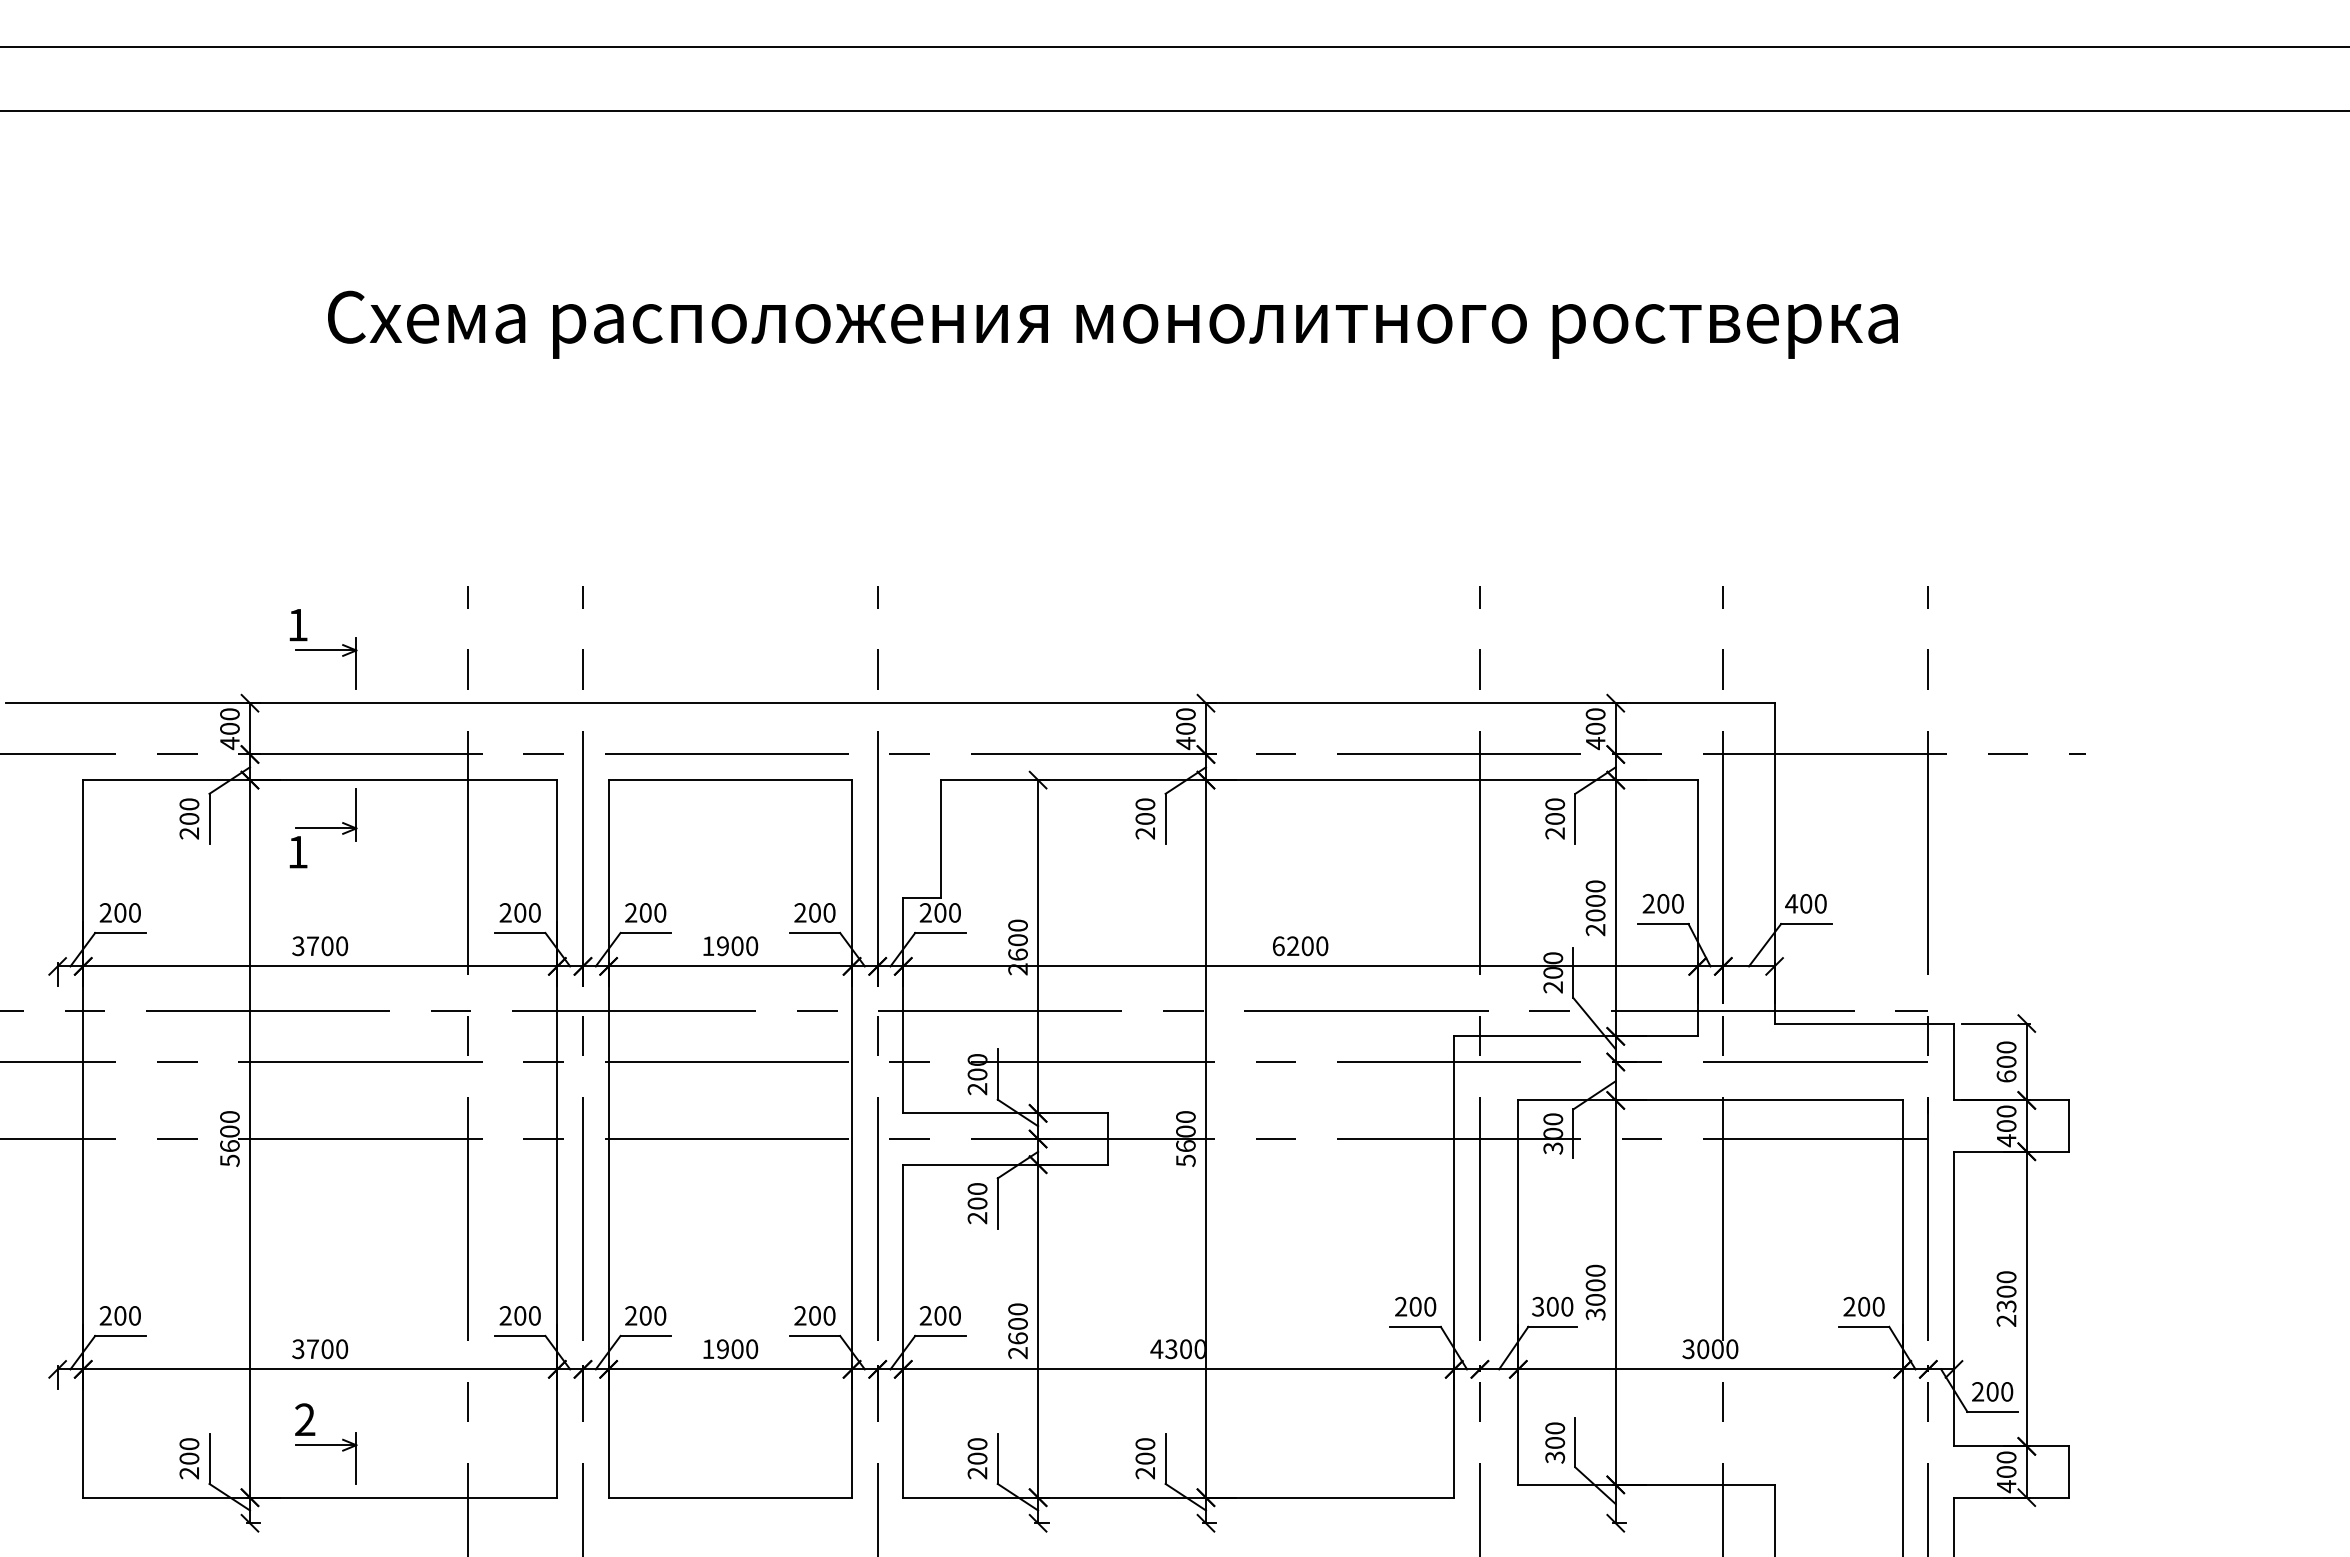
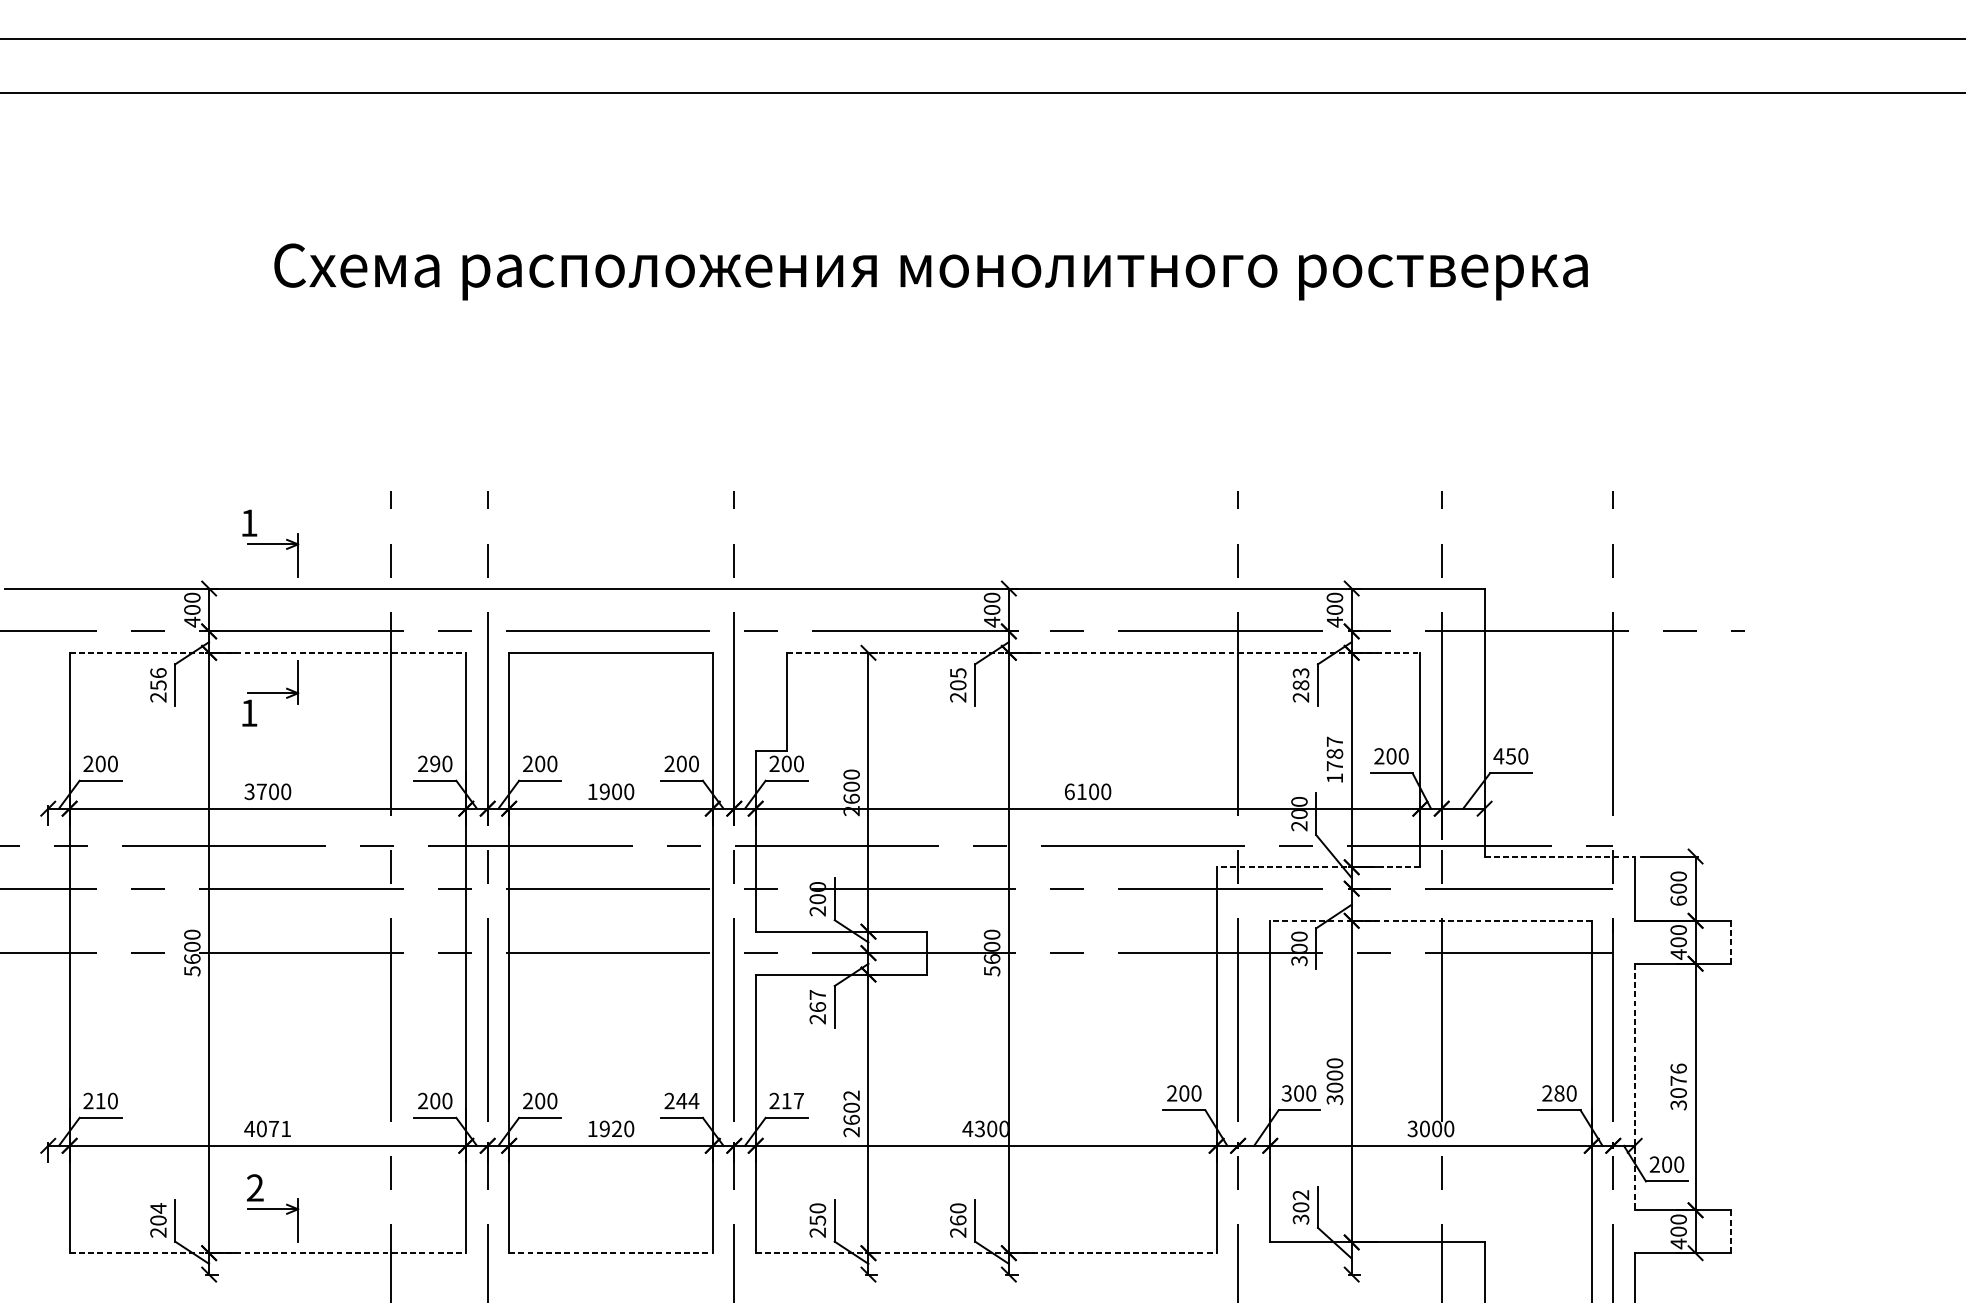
line: (320, 780) -> (268, 653), solid -> dashed
line: (1319, 780) -> (1103, 653), solid -> dashed
text: (1145, 804) -> (958, 673), 200 -> 205
text: (189, 811) -> (158, 679), 200 -> 256
text: (1554, 811) -> (1300, 679), 200 -> 283
text: (1806, 903) -> (1511, 756), 400 -> 450
text: (1595, 908) -> (1334, 760), 2000 -> 1787
text: (520, 912) -> (435, 763), 200 -> 290
text: (1293, 945) -> (1082, 791), 6200 -> 6100
line: (1864, 1023) -> (1559, 856), solid -> dashed
line: (1576, 1036) -> (1318, 867), solid -> dashed
line: (1710, 1100) -> (1430, 920), solid -> dashed
line: (2069, 1126) -> (1731, 942), solid -> dashed
text: (977, 1196) -> (817, 1001), 200 -> 267
line: (1954, 1299) -> (1635, 1087), solid -> dashed
text: (2006, 1299) -> (1678, 1087), 2300 -> 3076
text: (1864, 1306) -> (1559, 1093), 200 -> 280
text: (1017, 1309) -> (851, 1095), 2600 -> 2602
text: (120, 1315) -> (100, 1100), 200 -> 210
text: (821, 1315) -> (687, 1100), 200 -> 244
text: (947, 1315) -> (792, 1100), 200 -> 217
text: (319, 1349) -> (267, 1129), 3700 -> 4071
text: (737, 1349) -> (616, 1129), 1900 -> 1920
text: (1555, 1428) -> (1301, 1195), 300 -> 302
text: (189, 1443) -> (158, 1207), 200 -> 204
text: (977, 1458) -> (817, 1220), 200 -> 250
text: (1145, 1458) -> (958, 1220), 200 -> 260
line: (2069, 1472) -> (1731, 1232), solid -> dashed
line: (320, 1497) -> (268, 1253), solid -> dashed
line: (730, 1497) -> (611, 1253), solid -> dashed
line: (1179, 1497) -> (986, 1253), solid -> dashed

